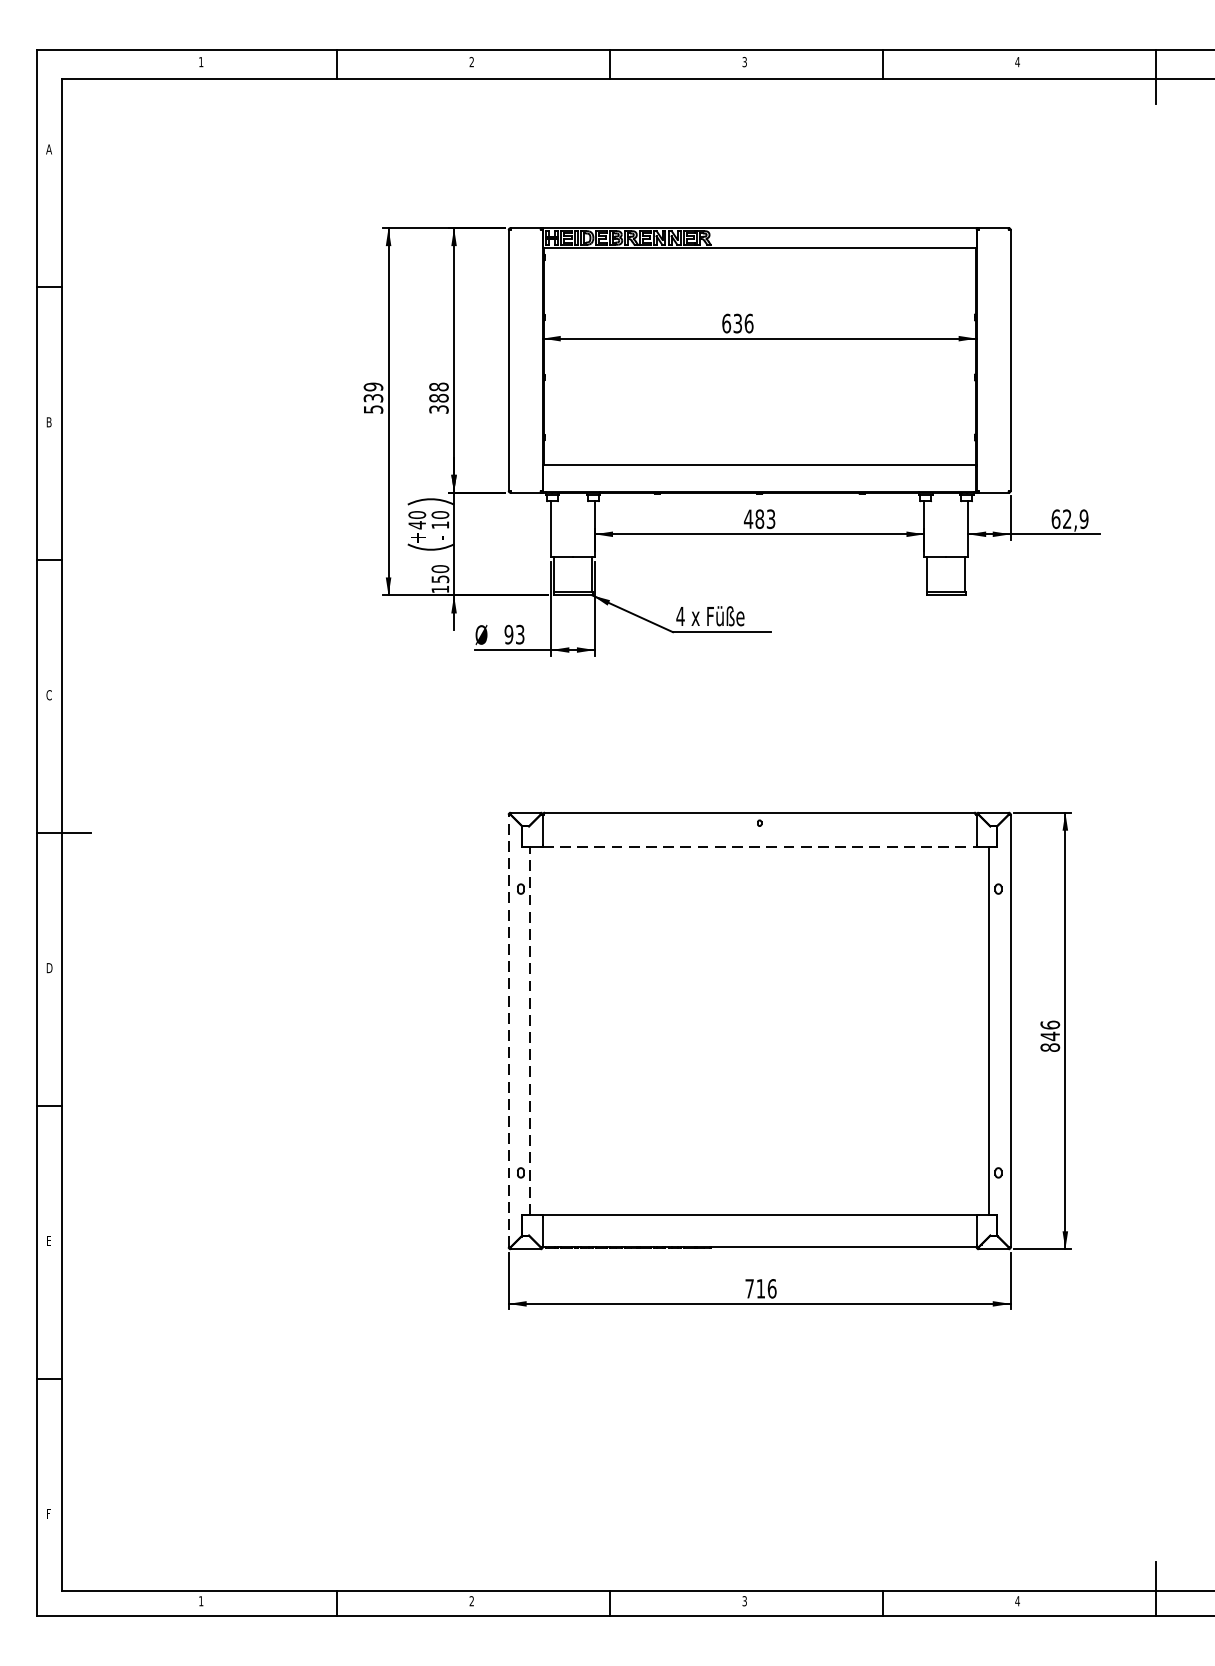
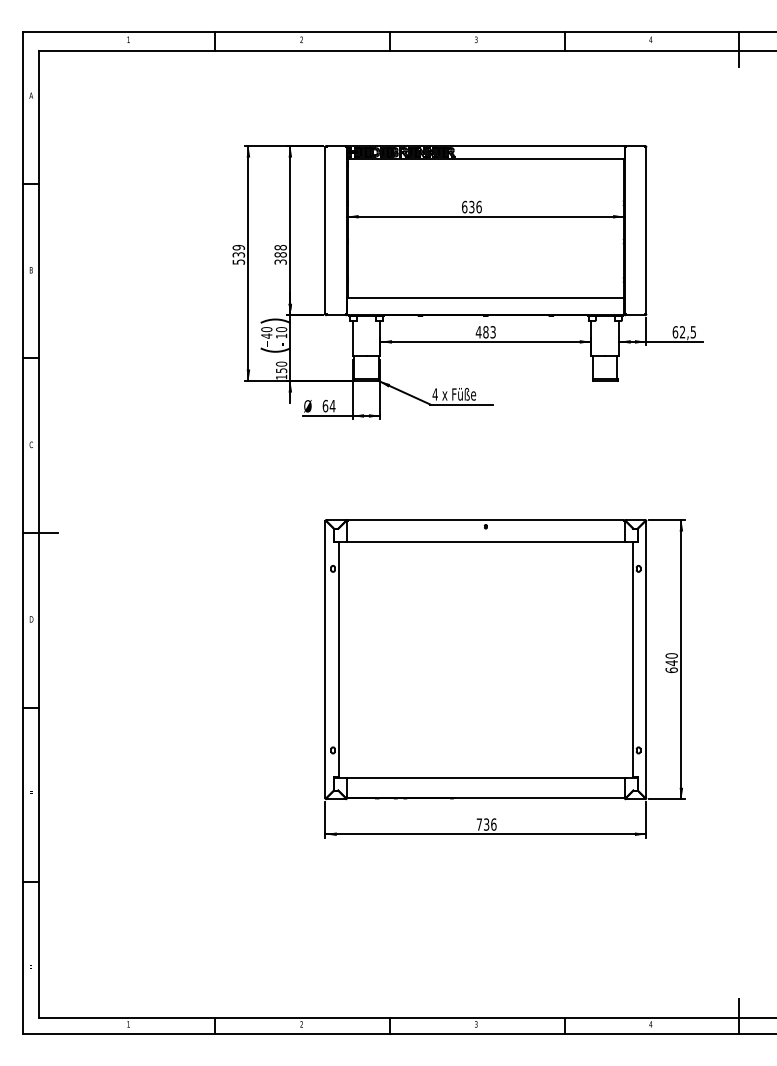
text: (1084, 519) -> (693, 332), 62,9 -> 62,5
text: (513, 633) -> (328, 405), 93 -> 64
line: (759, 846) -> (485, 541), dashed -> solid
line: (509, 1030) -> (325, 659), dashed -> solid
line: (530, 1030) -> (339, 659), dashed -> solid
text: (1049, 1036) -> (671, 663), 846 -> 640
text: (760, 1288) -> (486, 824), 716 -> 736

